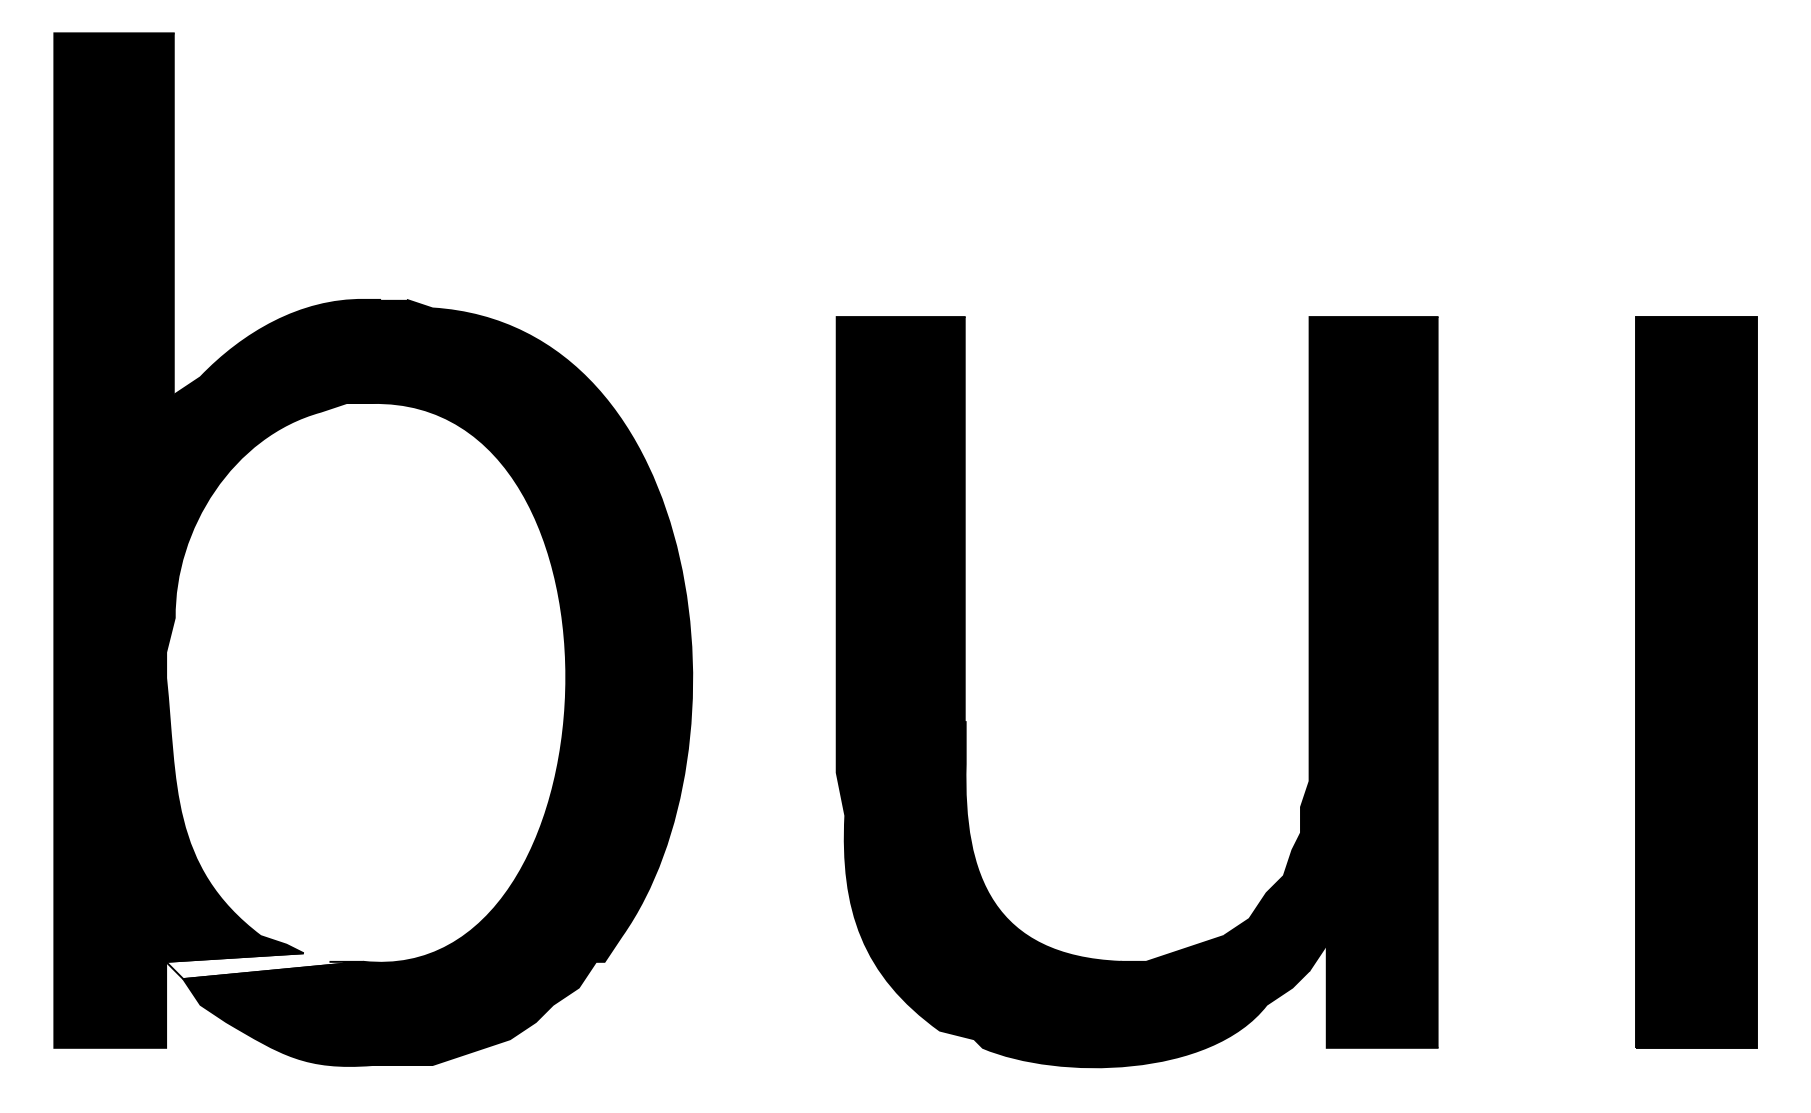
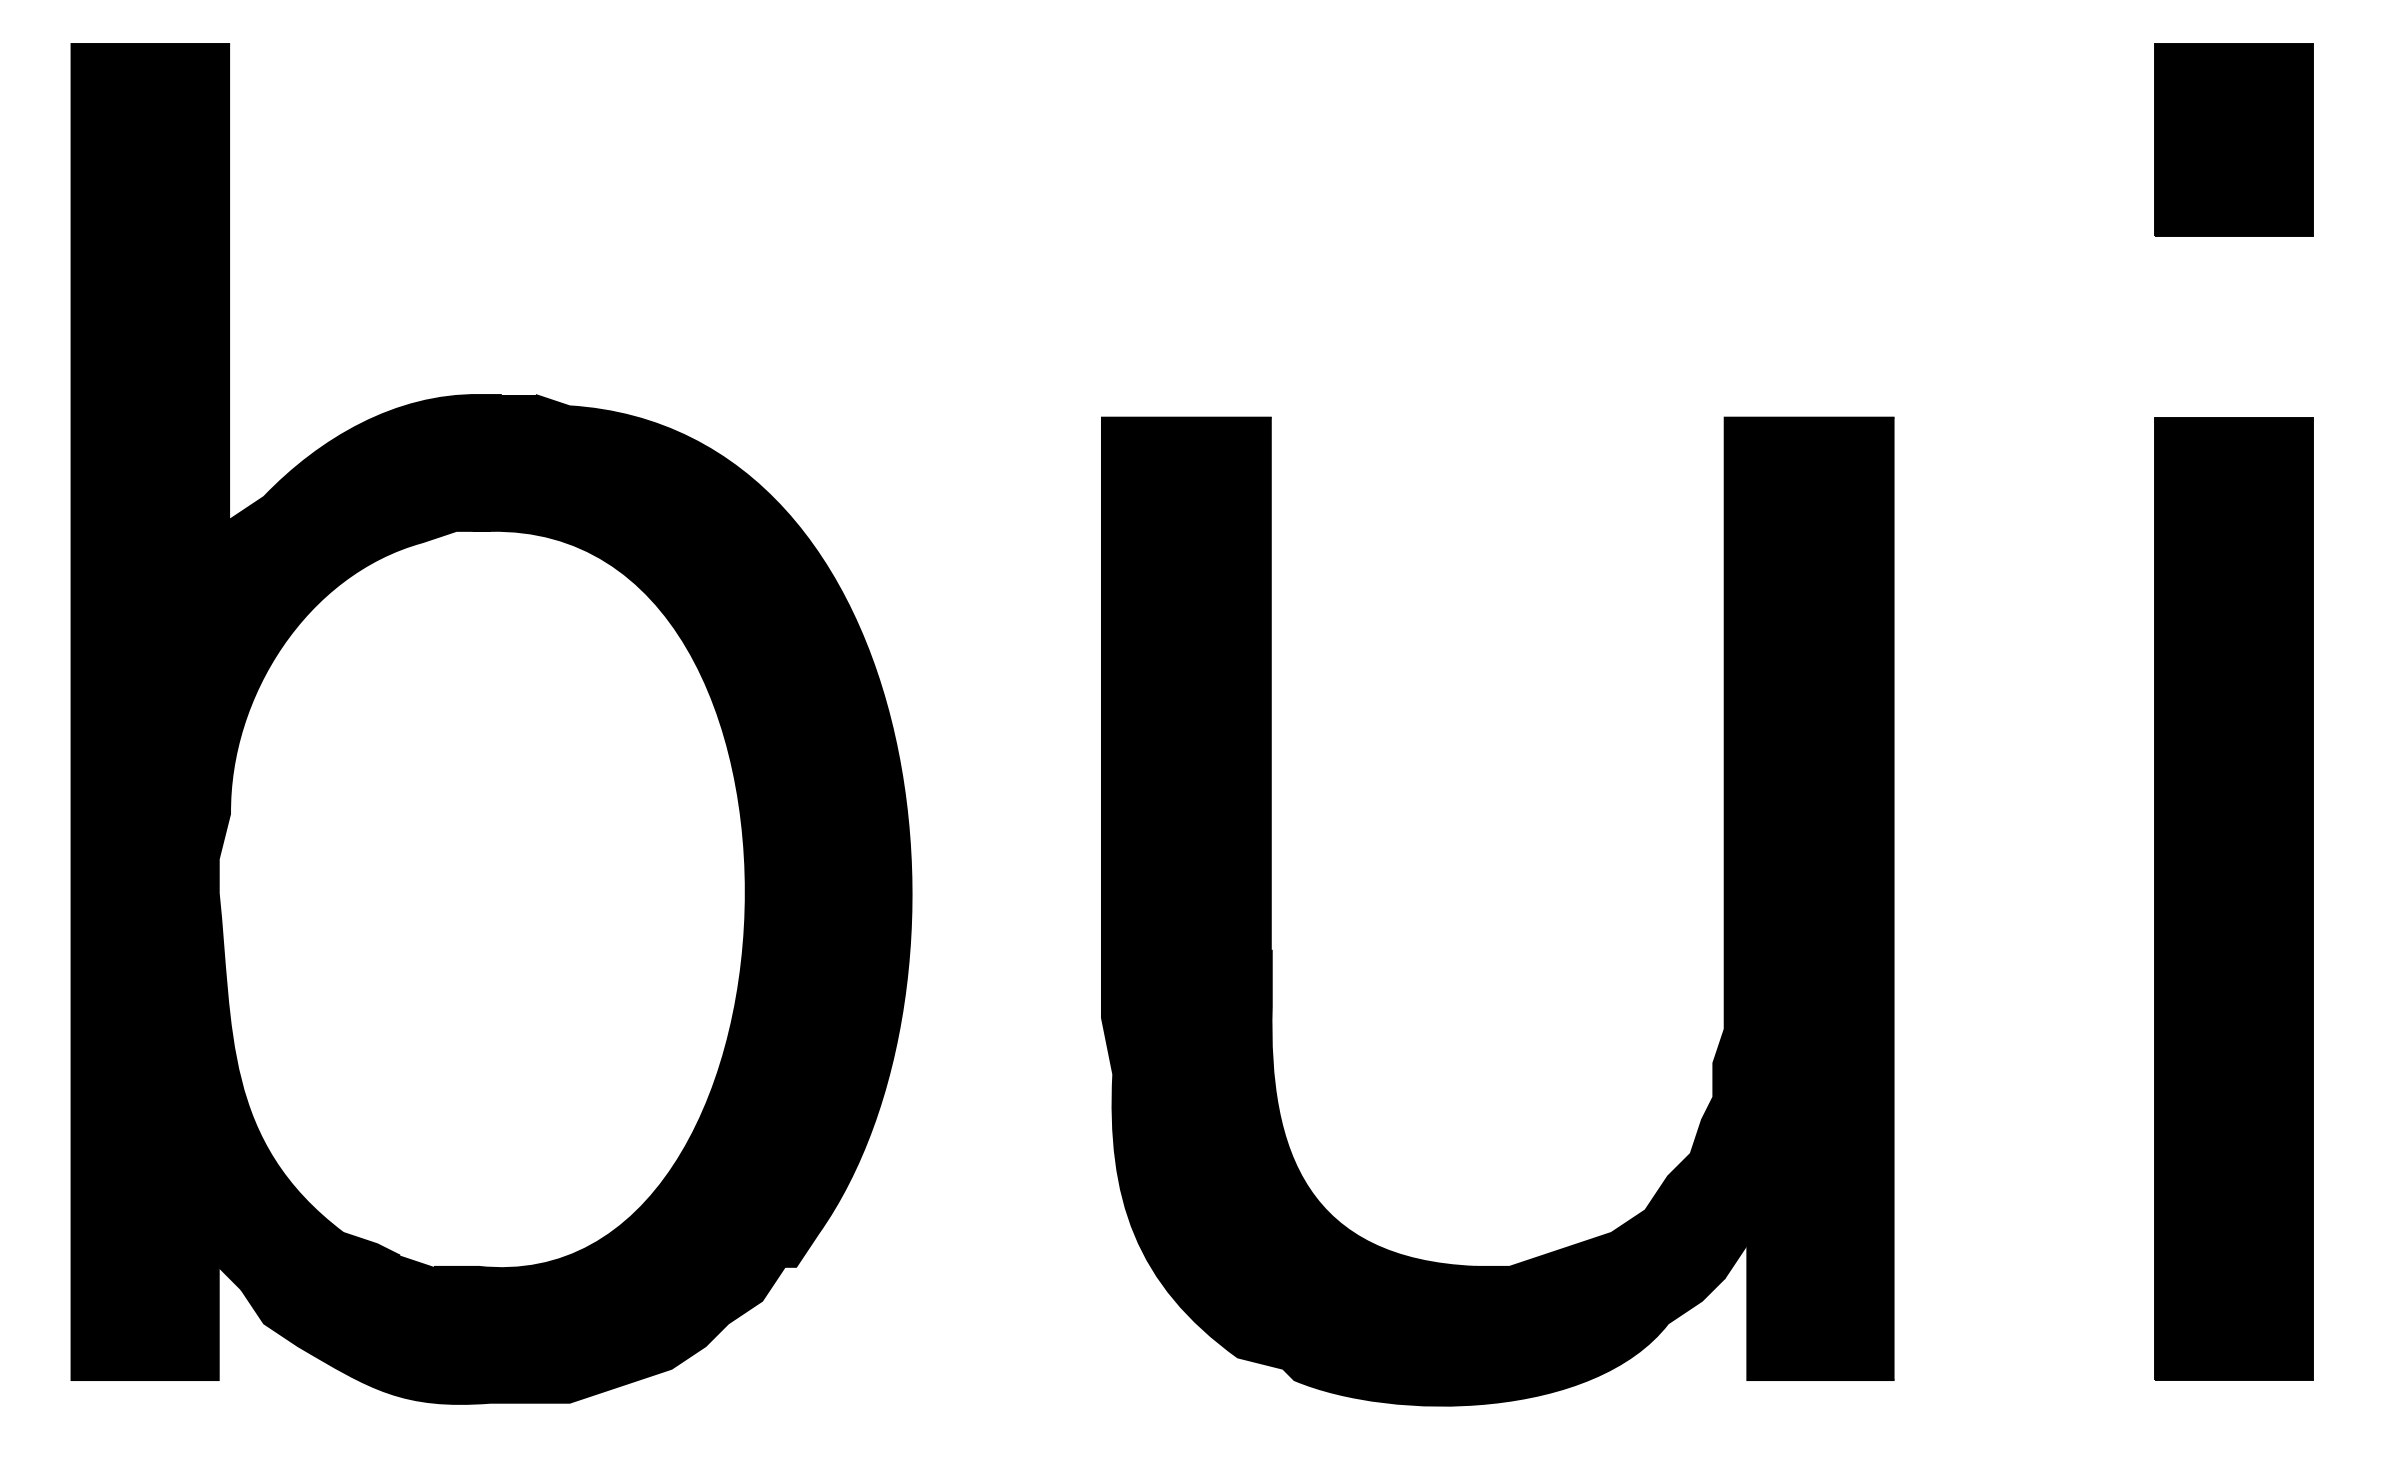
part: (1695, 105) -> (2233, 139), added
fill: (264, 966) -> (348, 1272), added

